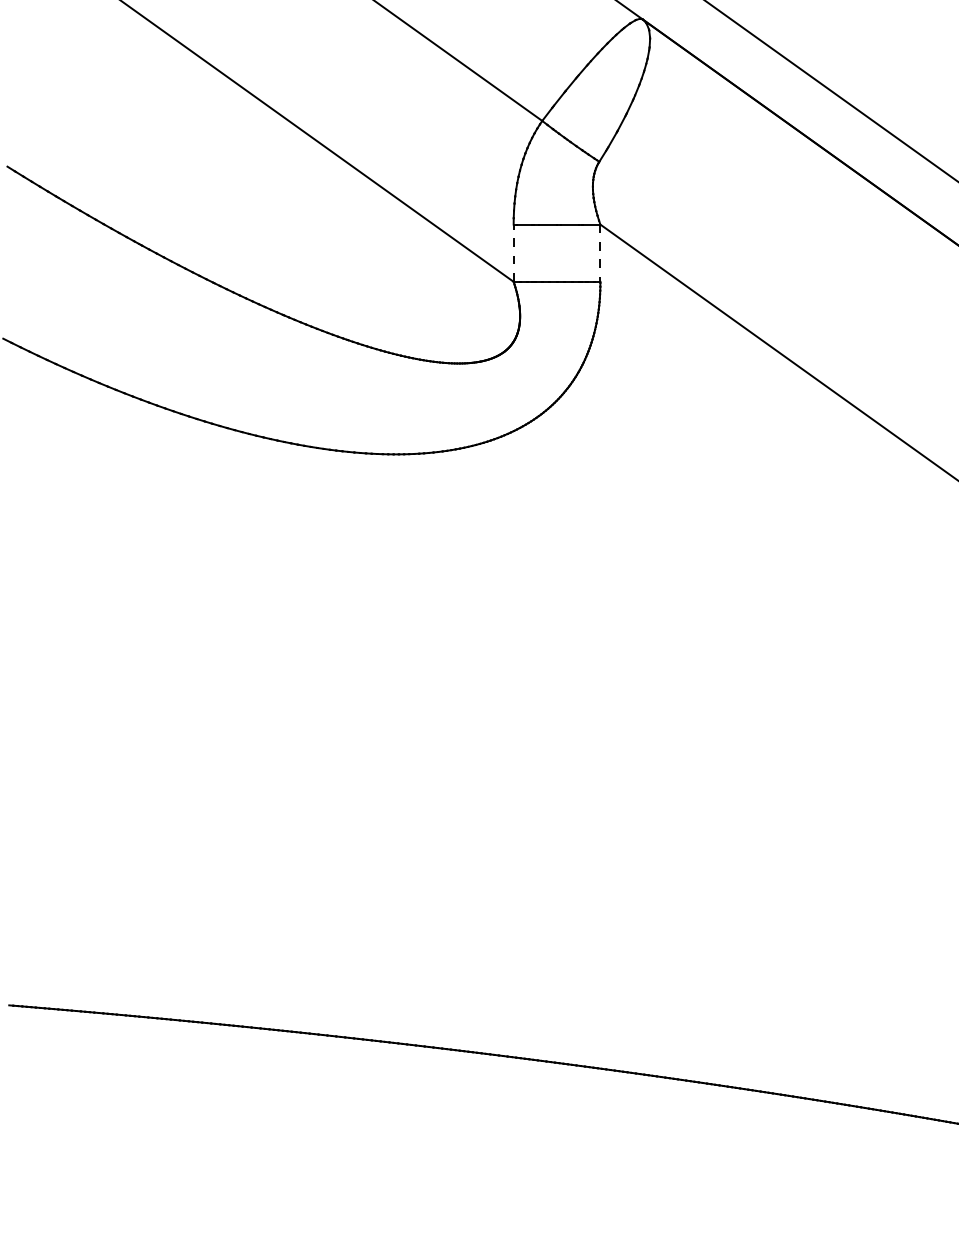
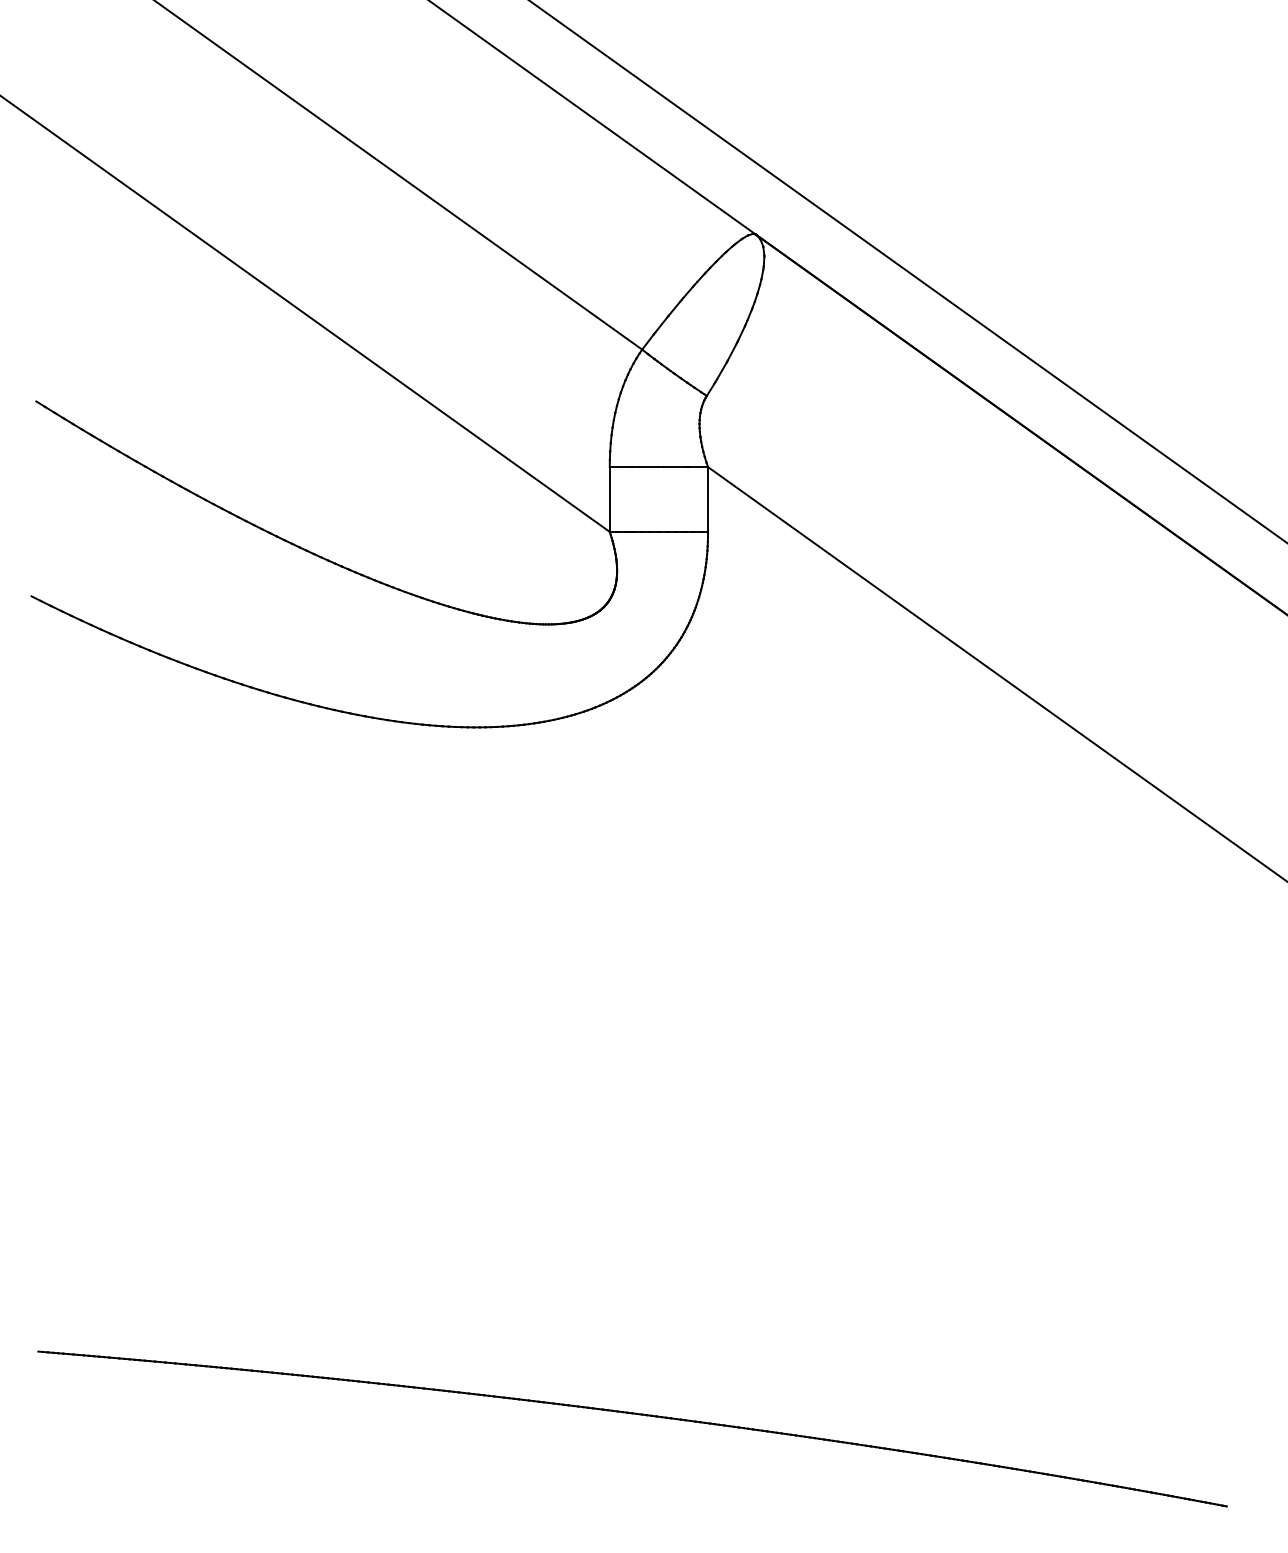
line: (513, 252) -> (609, 498), dashed -> solid
line: (600, 253) -> (708, 499), dashed -> solid

